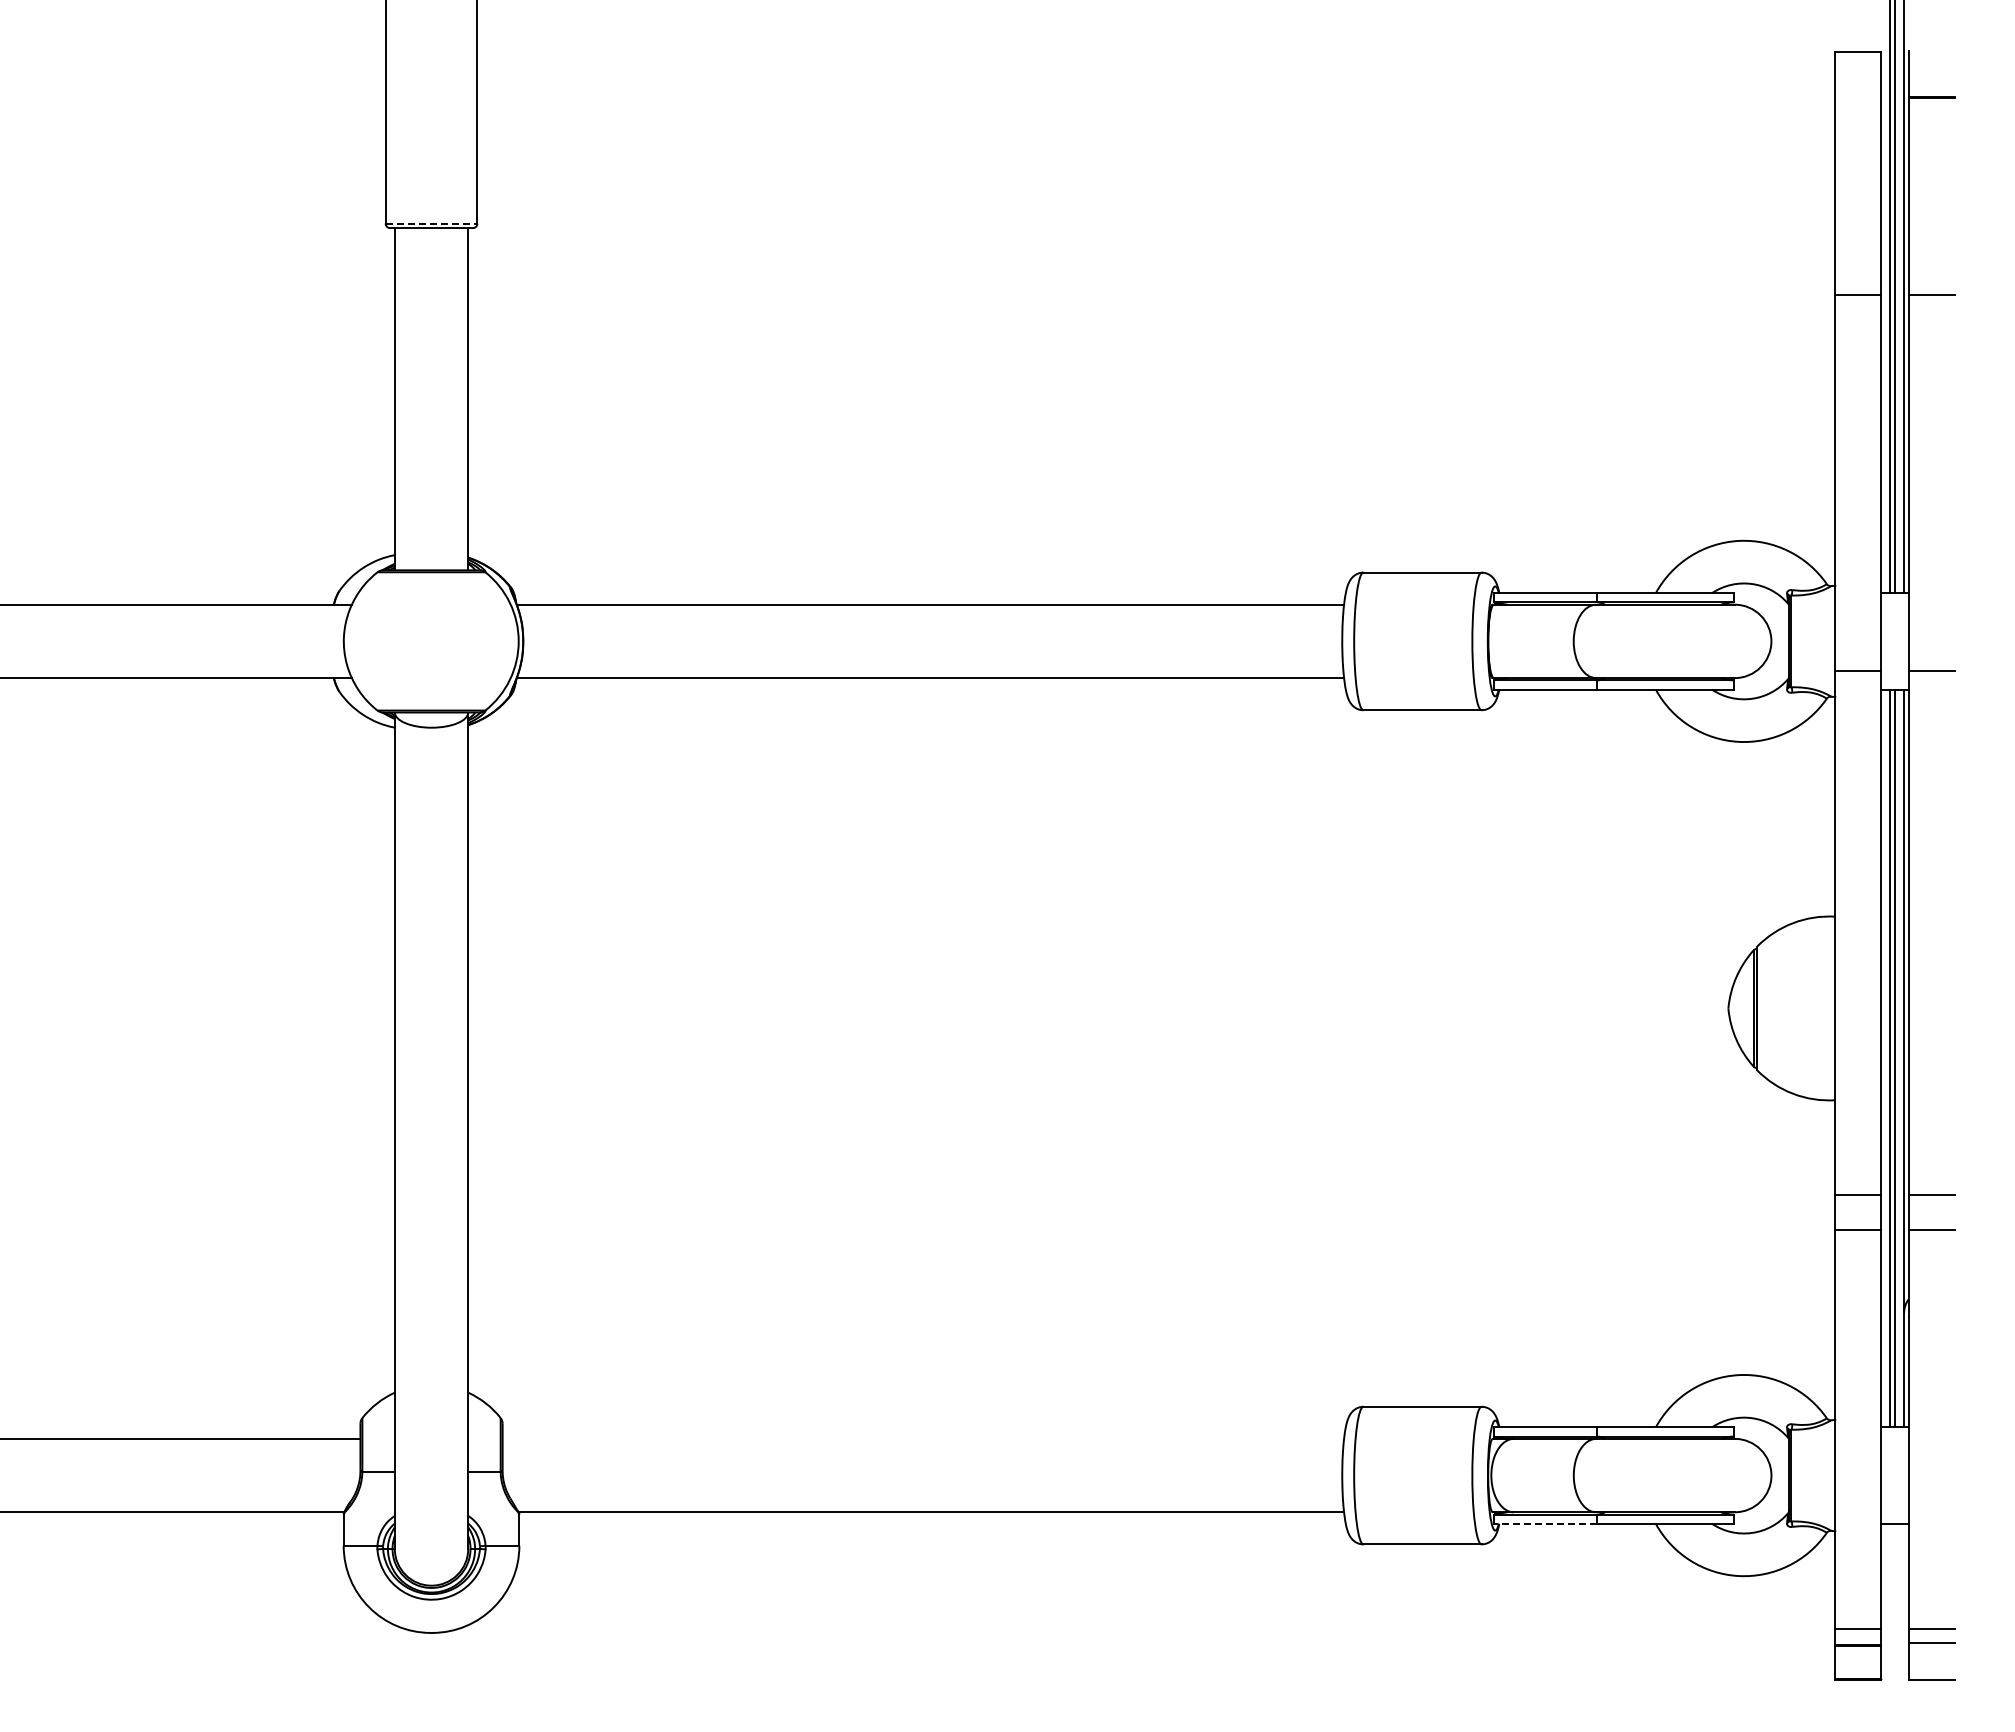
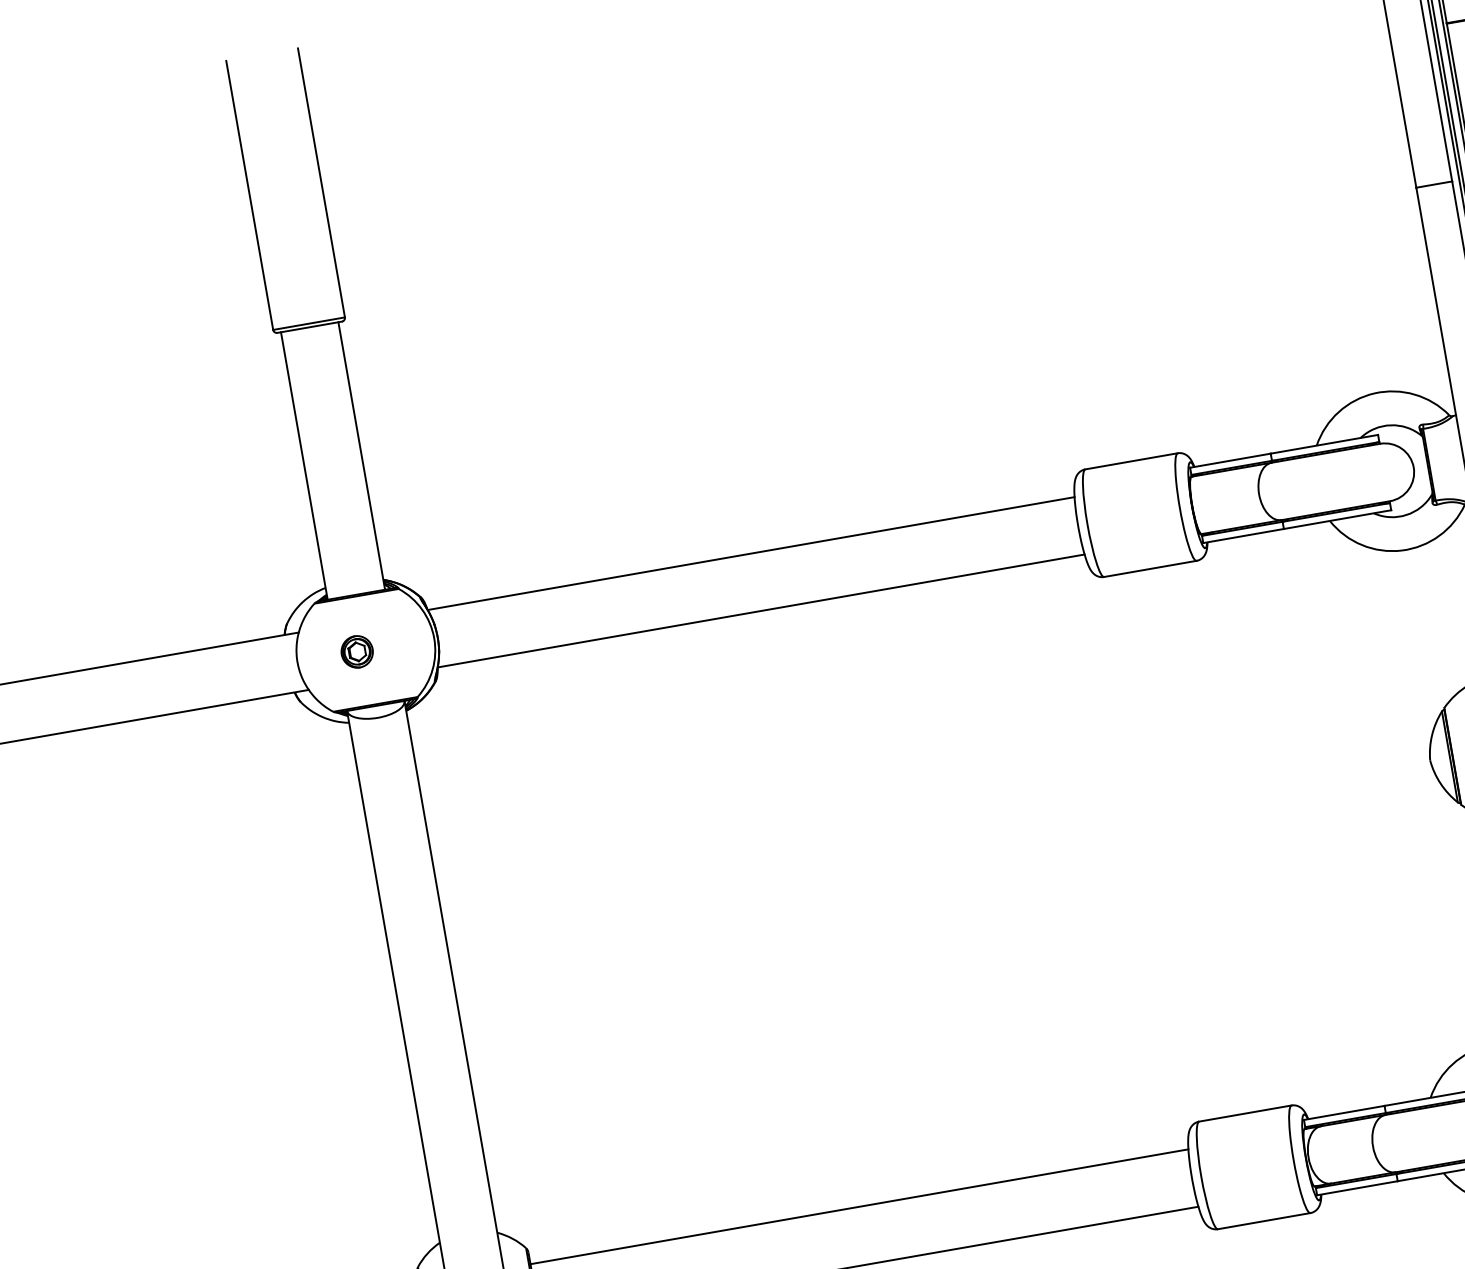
line: (431, 223) -> (309, 323), dashed -> solid
part: (419, 641) -> (356, 652), added
line: (923, 1438) -> (859, 1206), added
line: (1545, 1523) -> (1357, 1188), dashed -> solid

